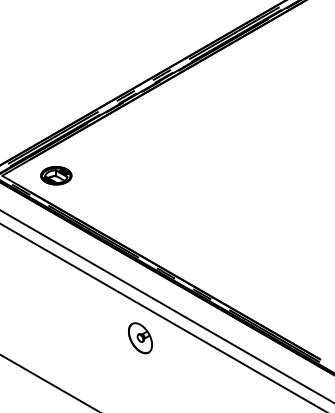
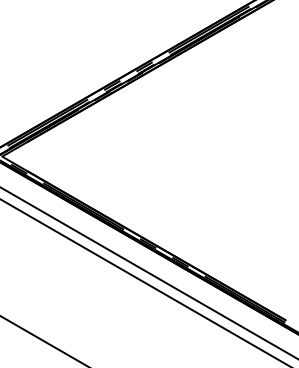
part: (56, 175) -> (50, 156), removed
part: (140, 338) -> (125, 301), removed

